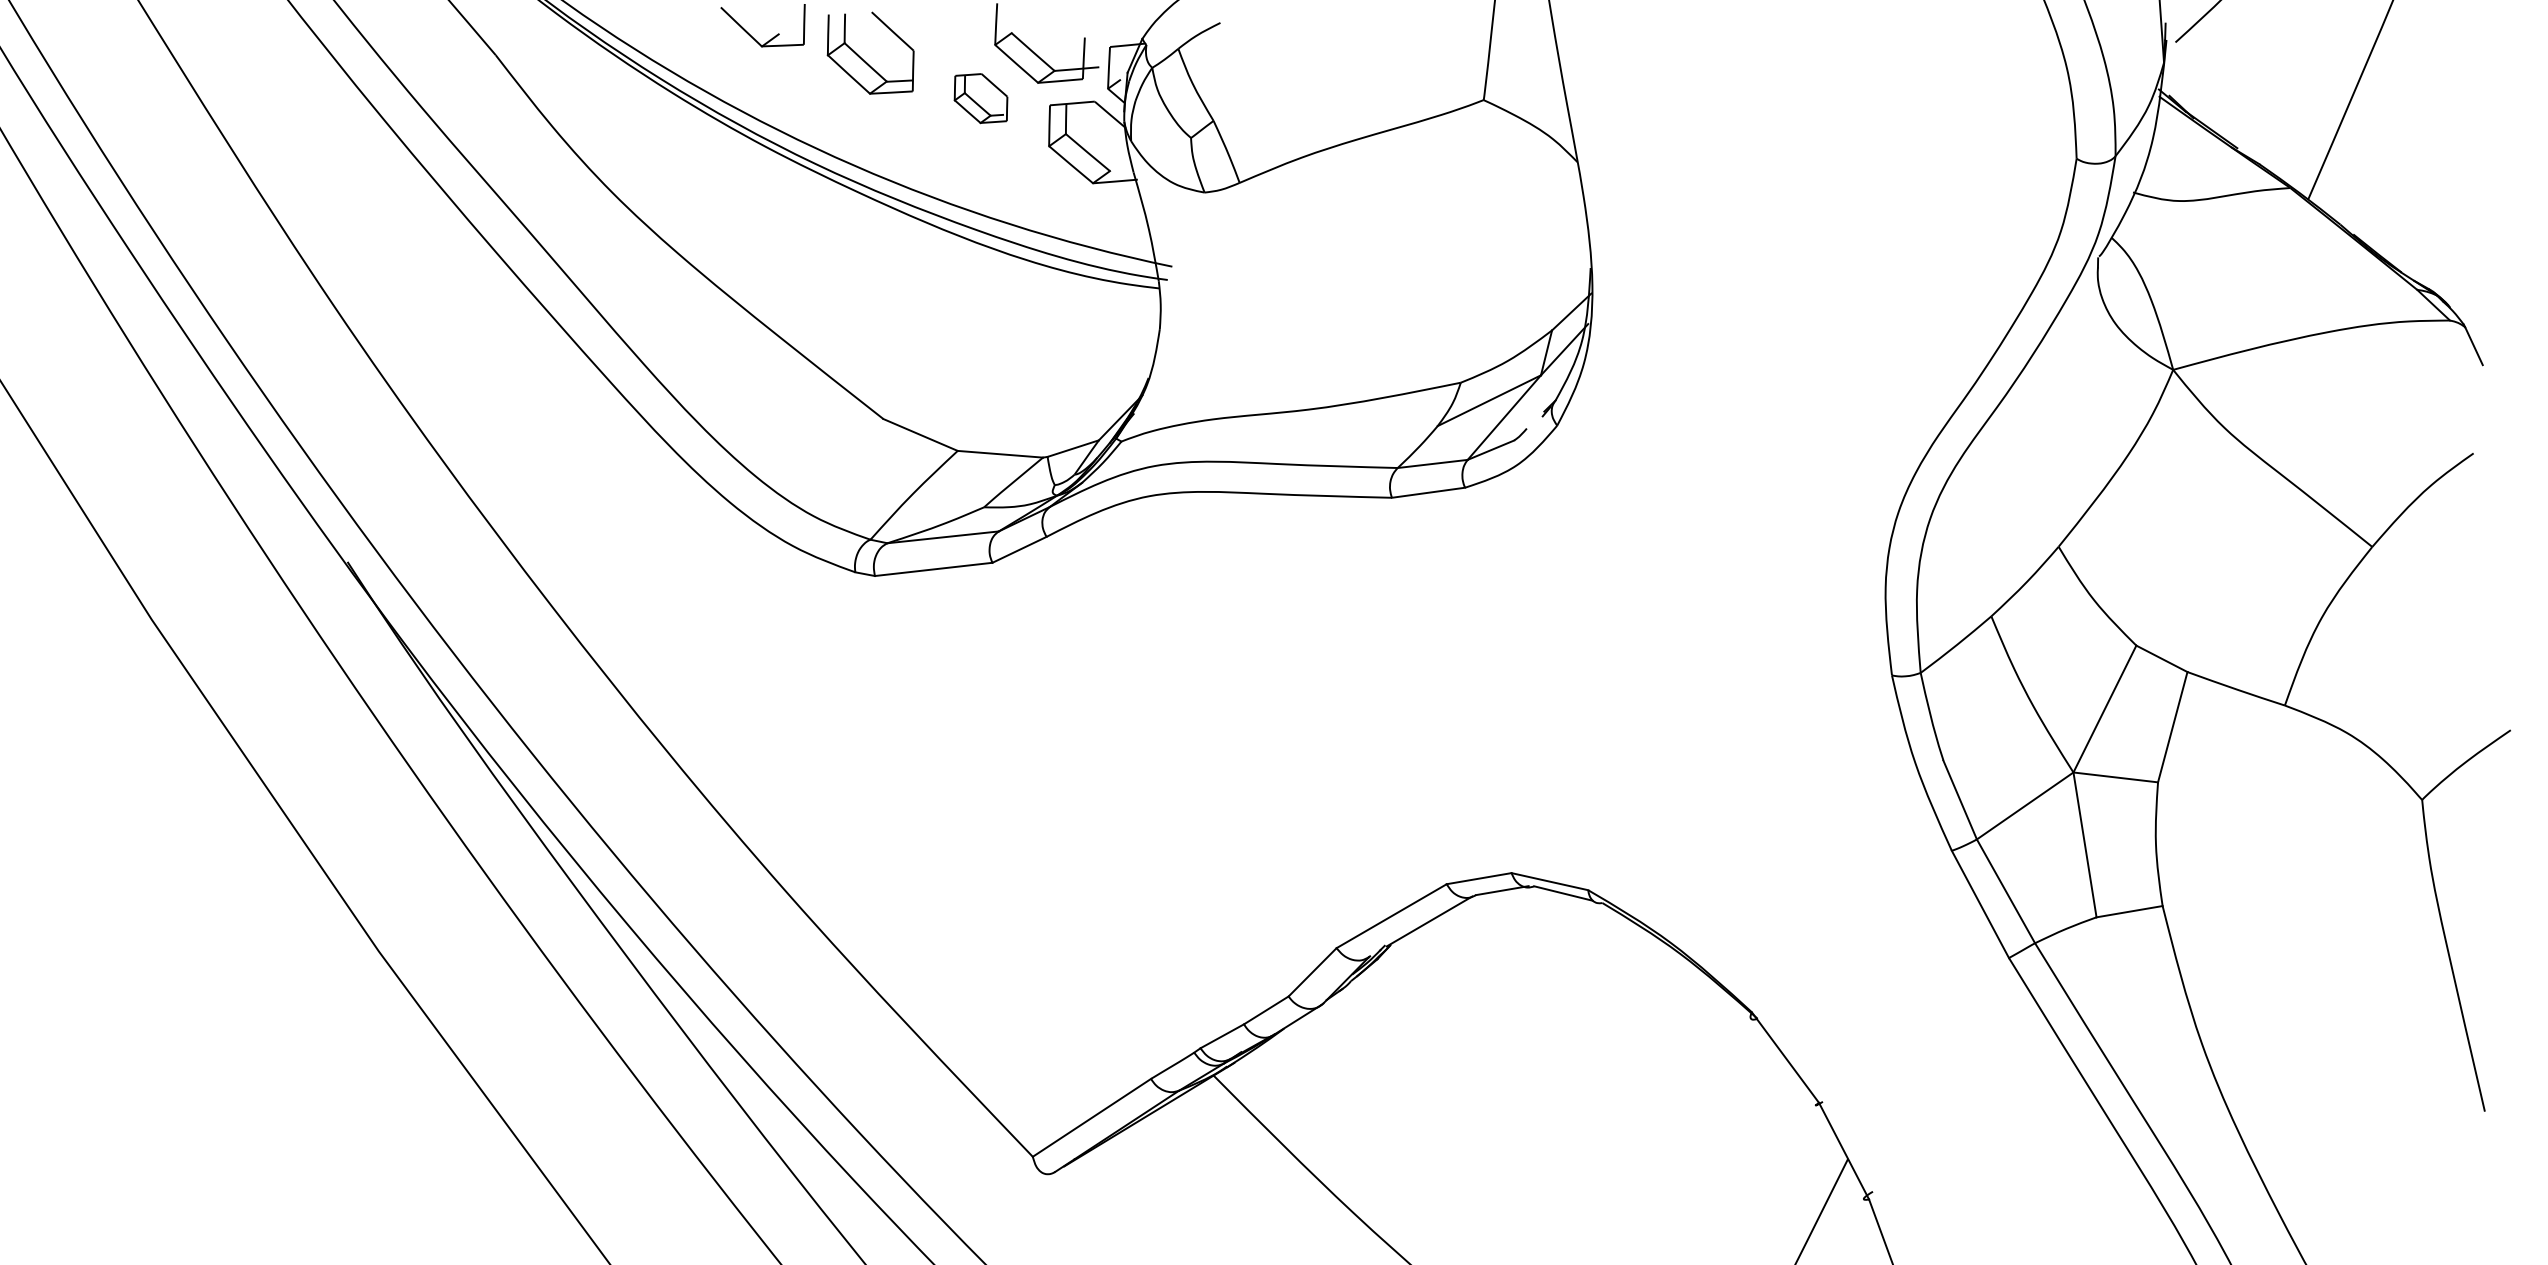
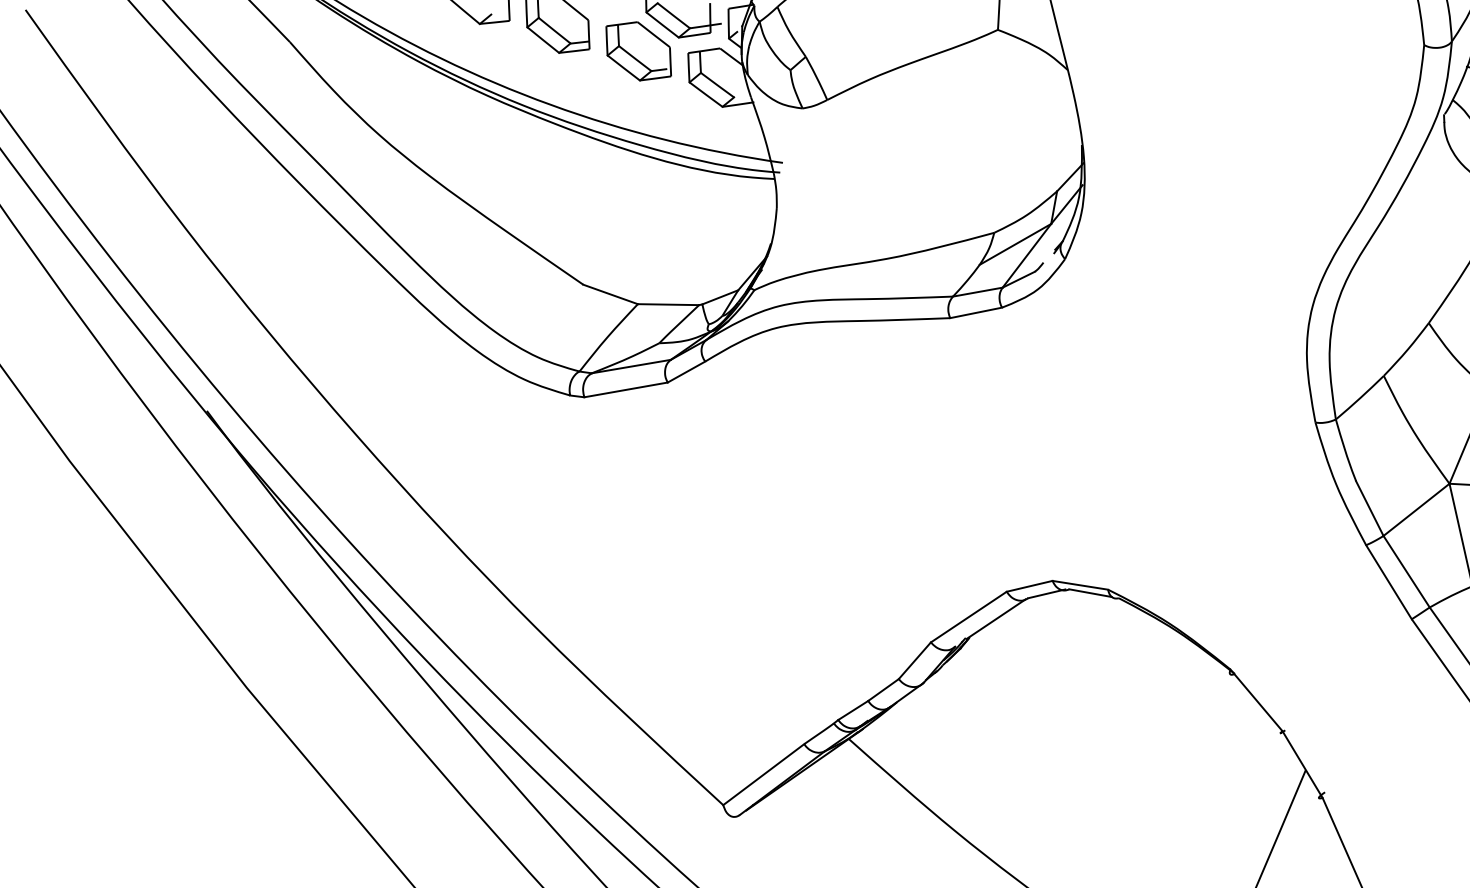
part: (980, 98) -> (638, 51), size x1.67

